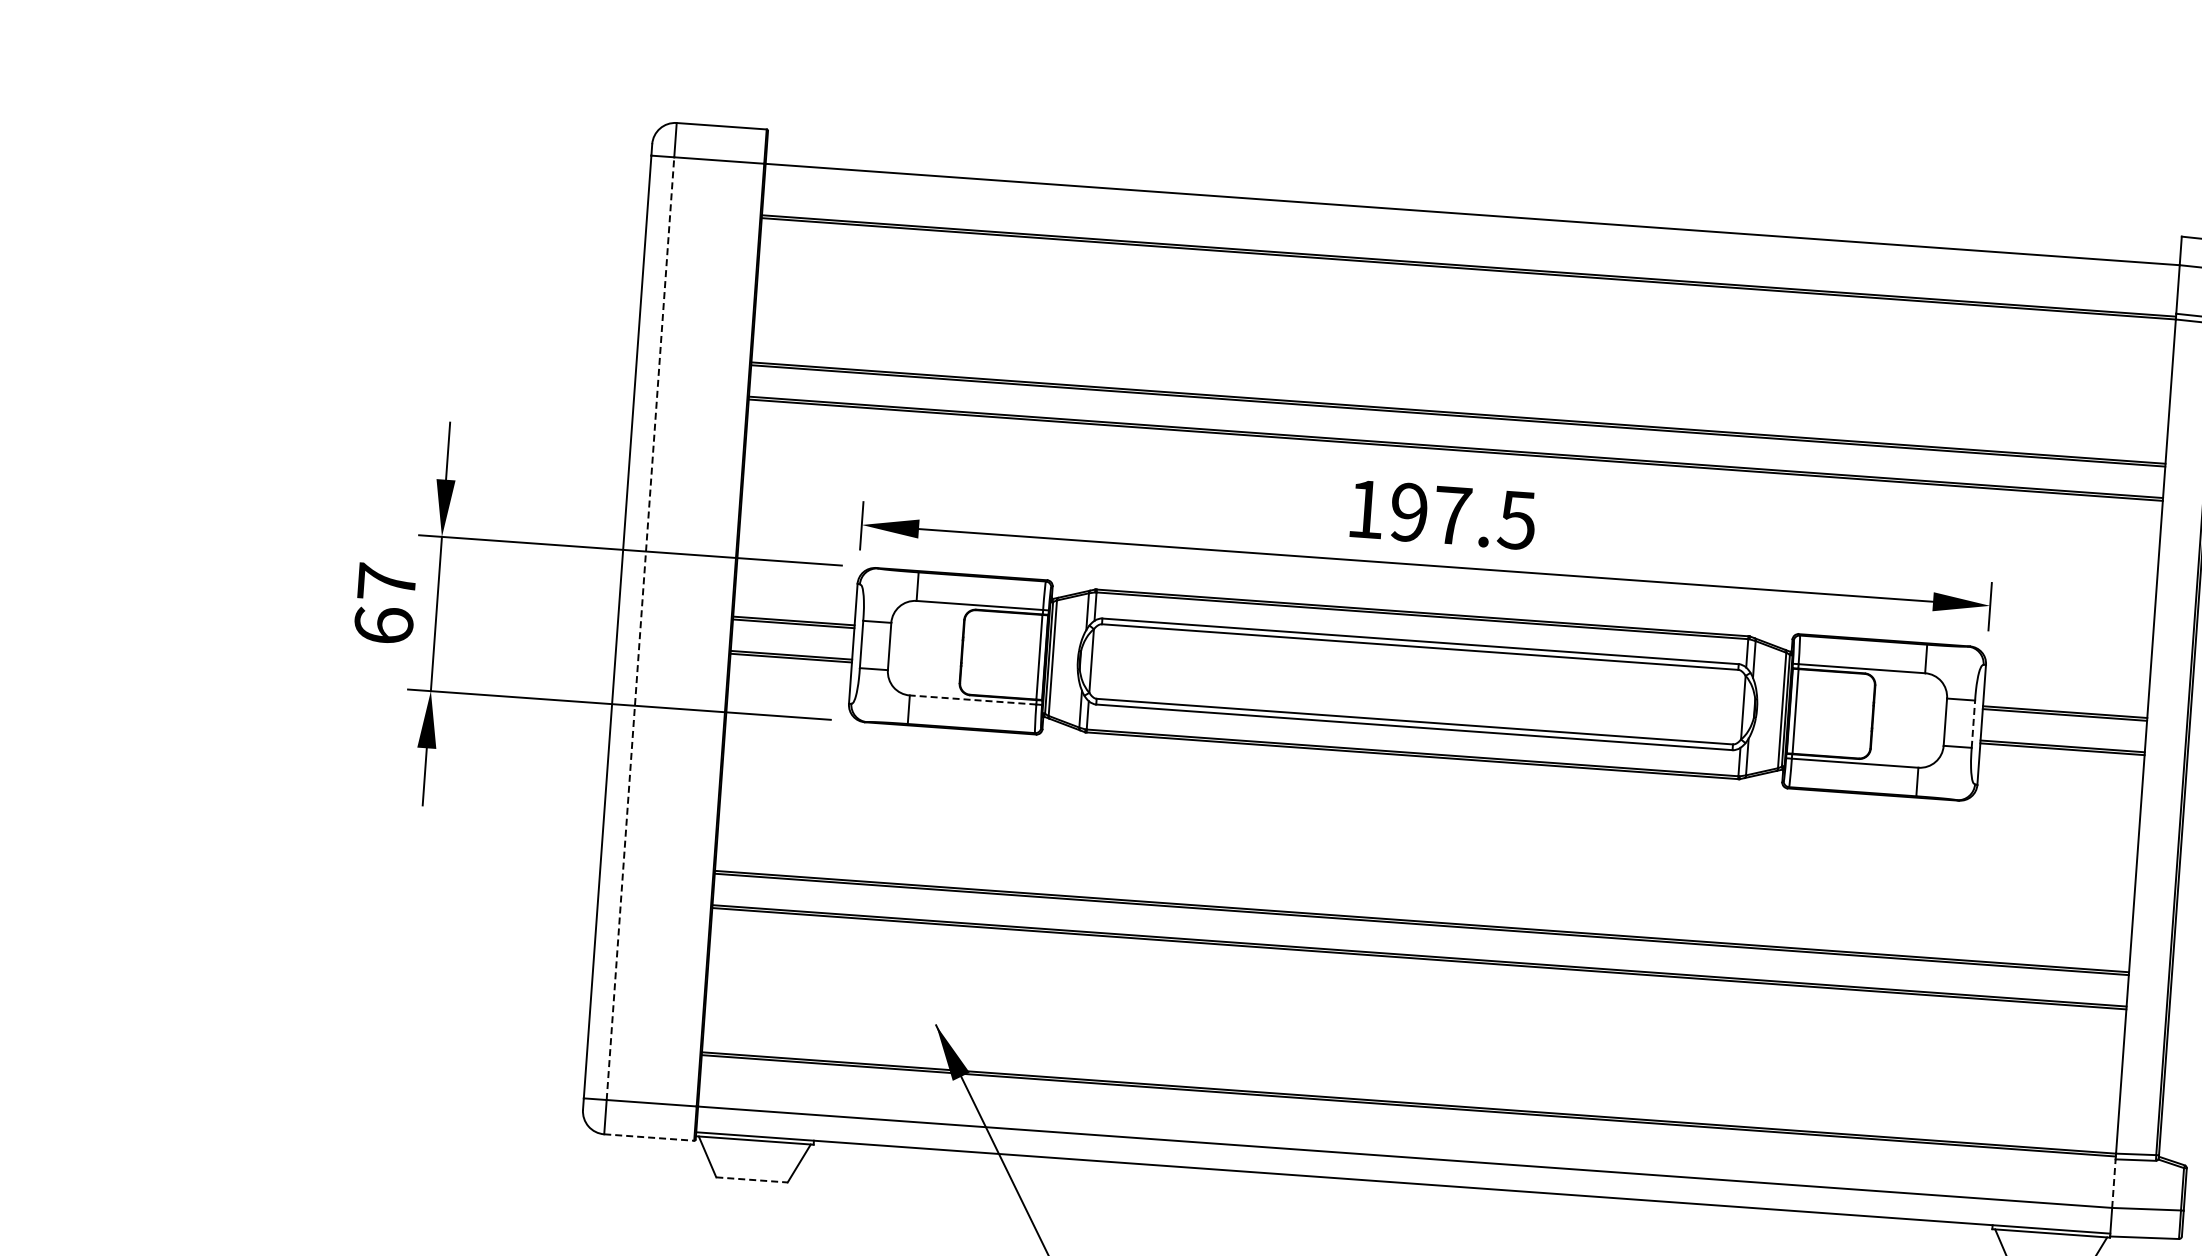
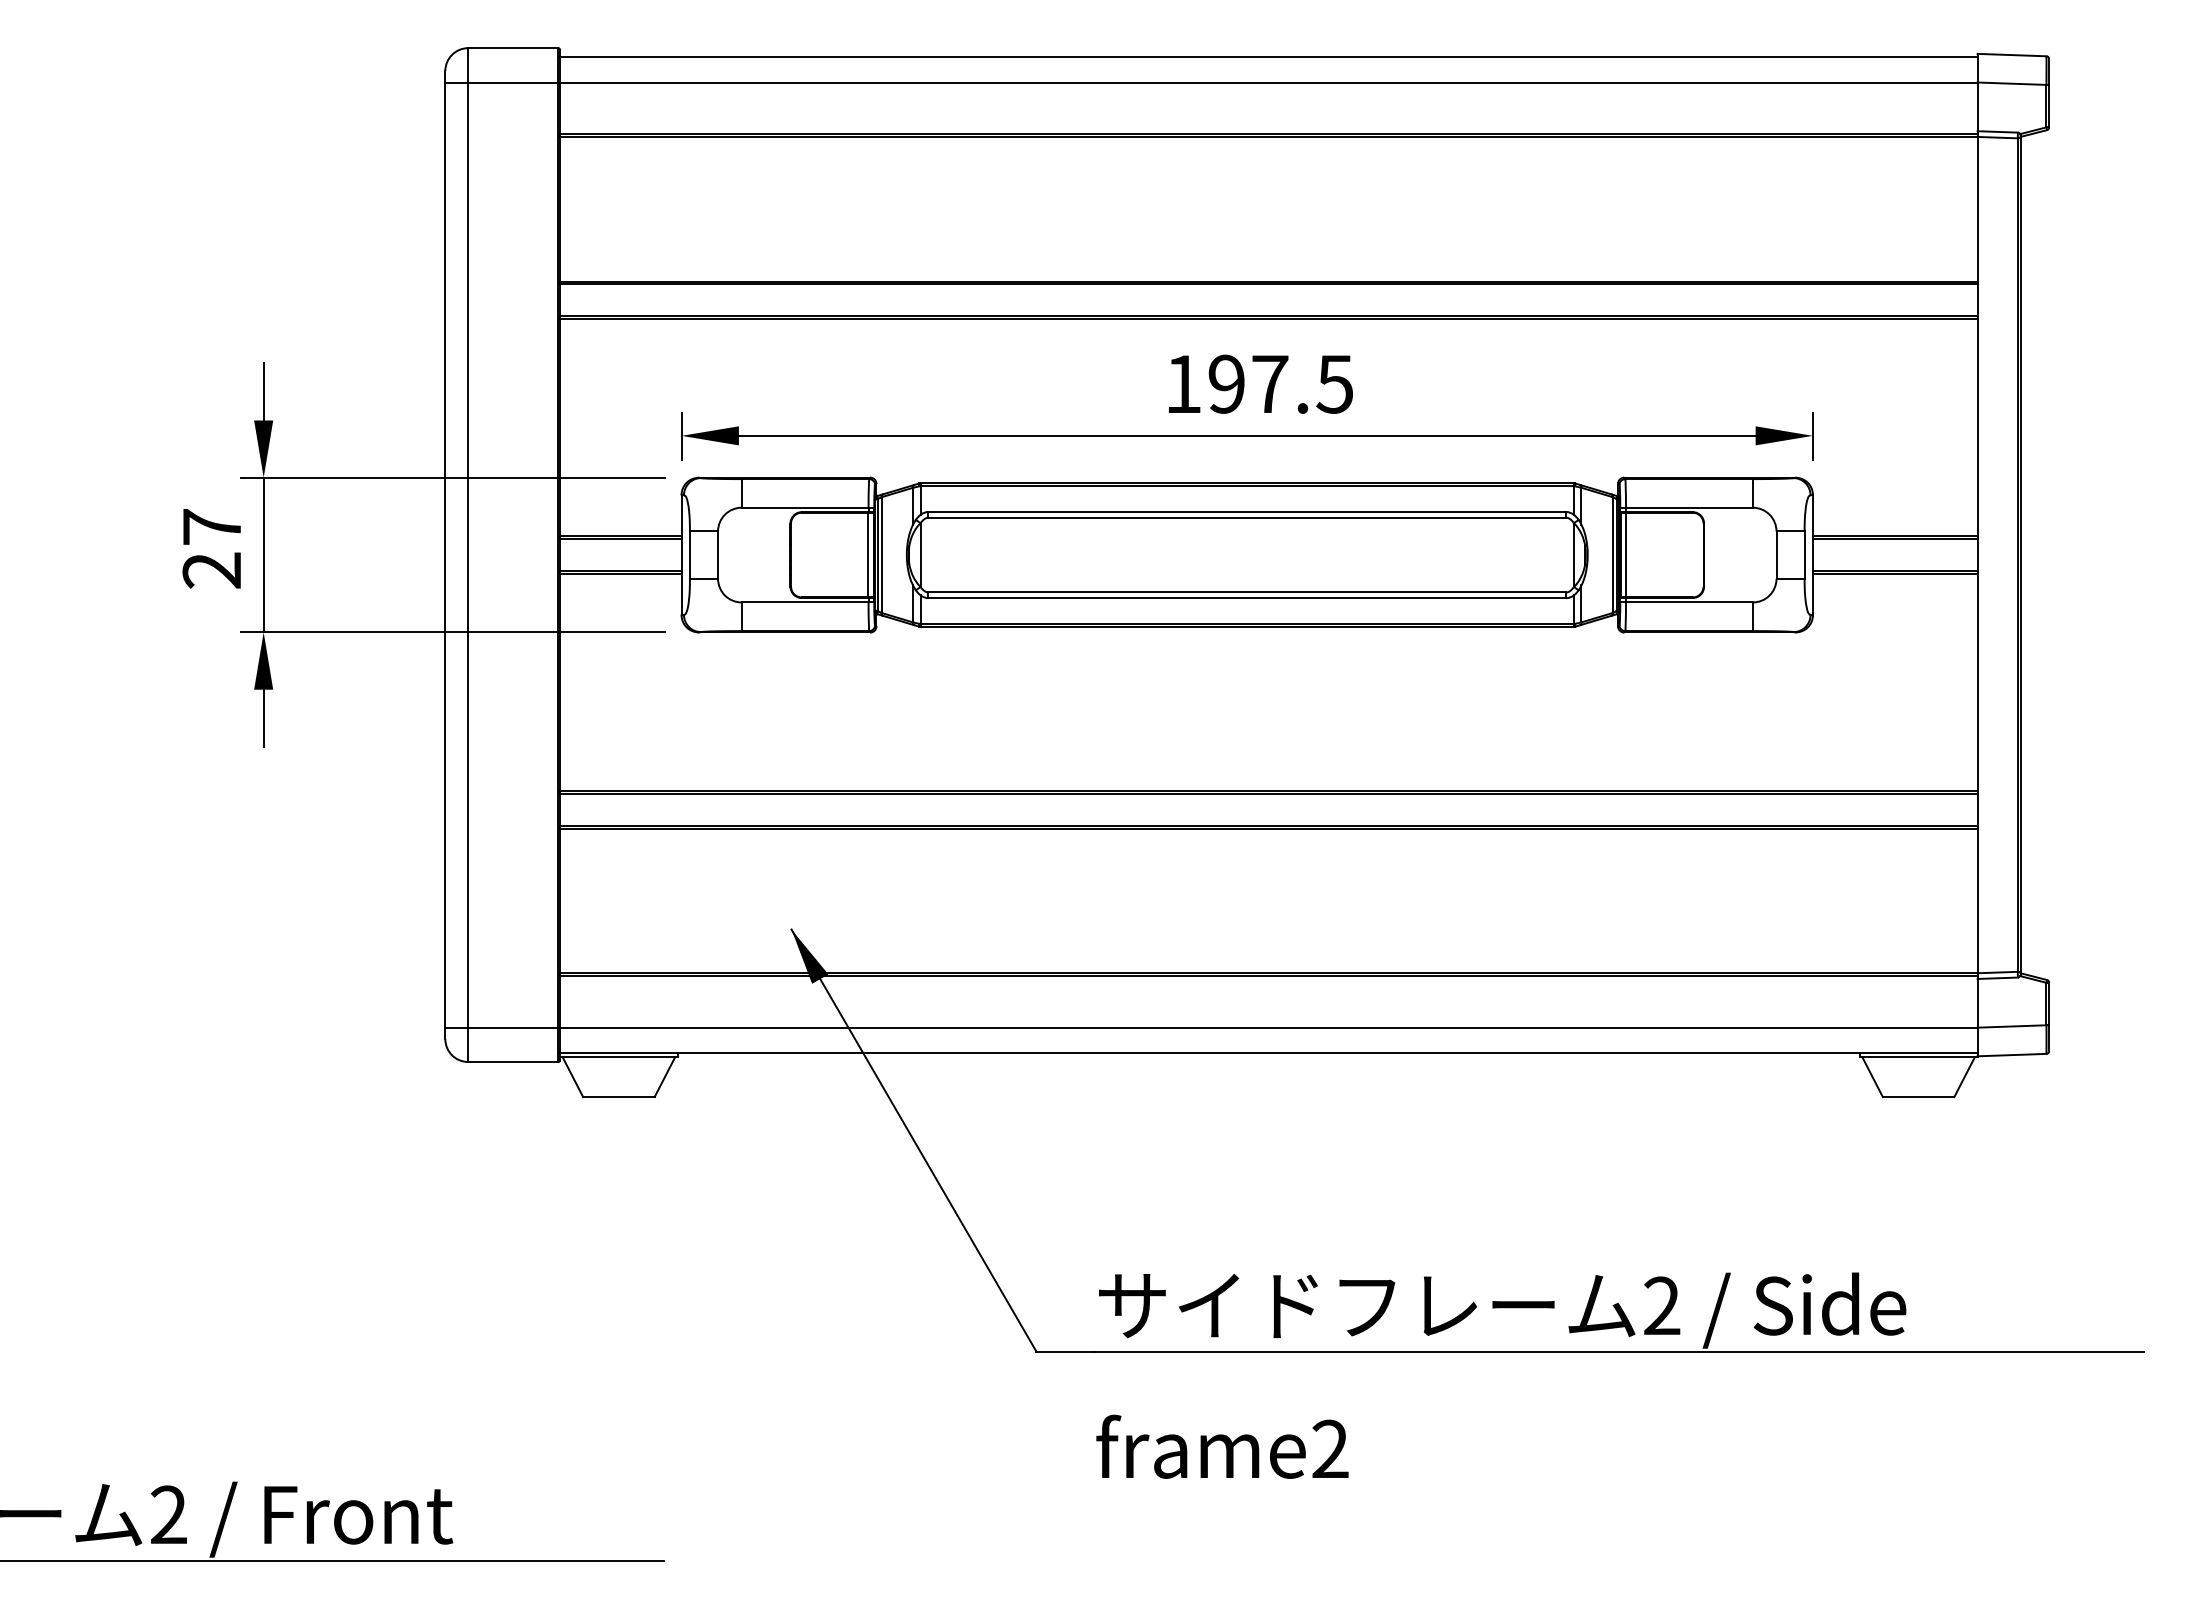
line: (1474, 188) -> (1268, 56), added
text: (383, 625) -> (211, 570), 67 -> 27
line: (640, 629) -> (468, 555), dashed -> solid
line: (972, 699) -> (804, 602), dashed -> solid
line: (1973, 724) -> (1804, 555), dashed -> solid
line: (649, 1137) -> (513, 1062), dashed -> solid
line: (751, 1179) -> (618, 1096), dashed -> solid
line: (2113, 1182) -> (1977, 1002), dashed -> solid

